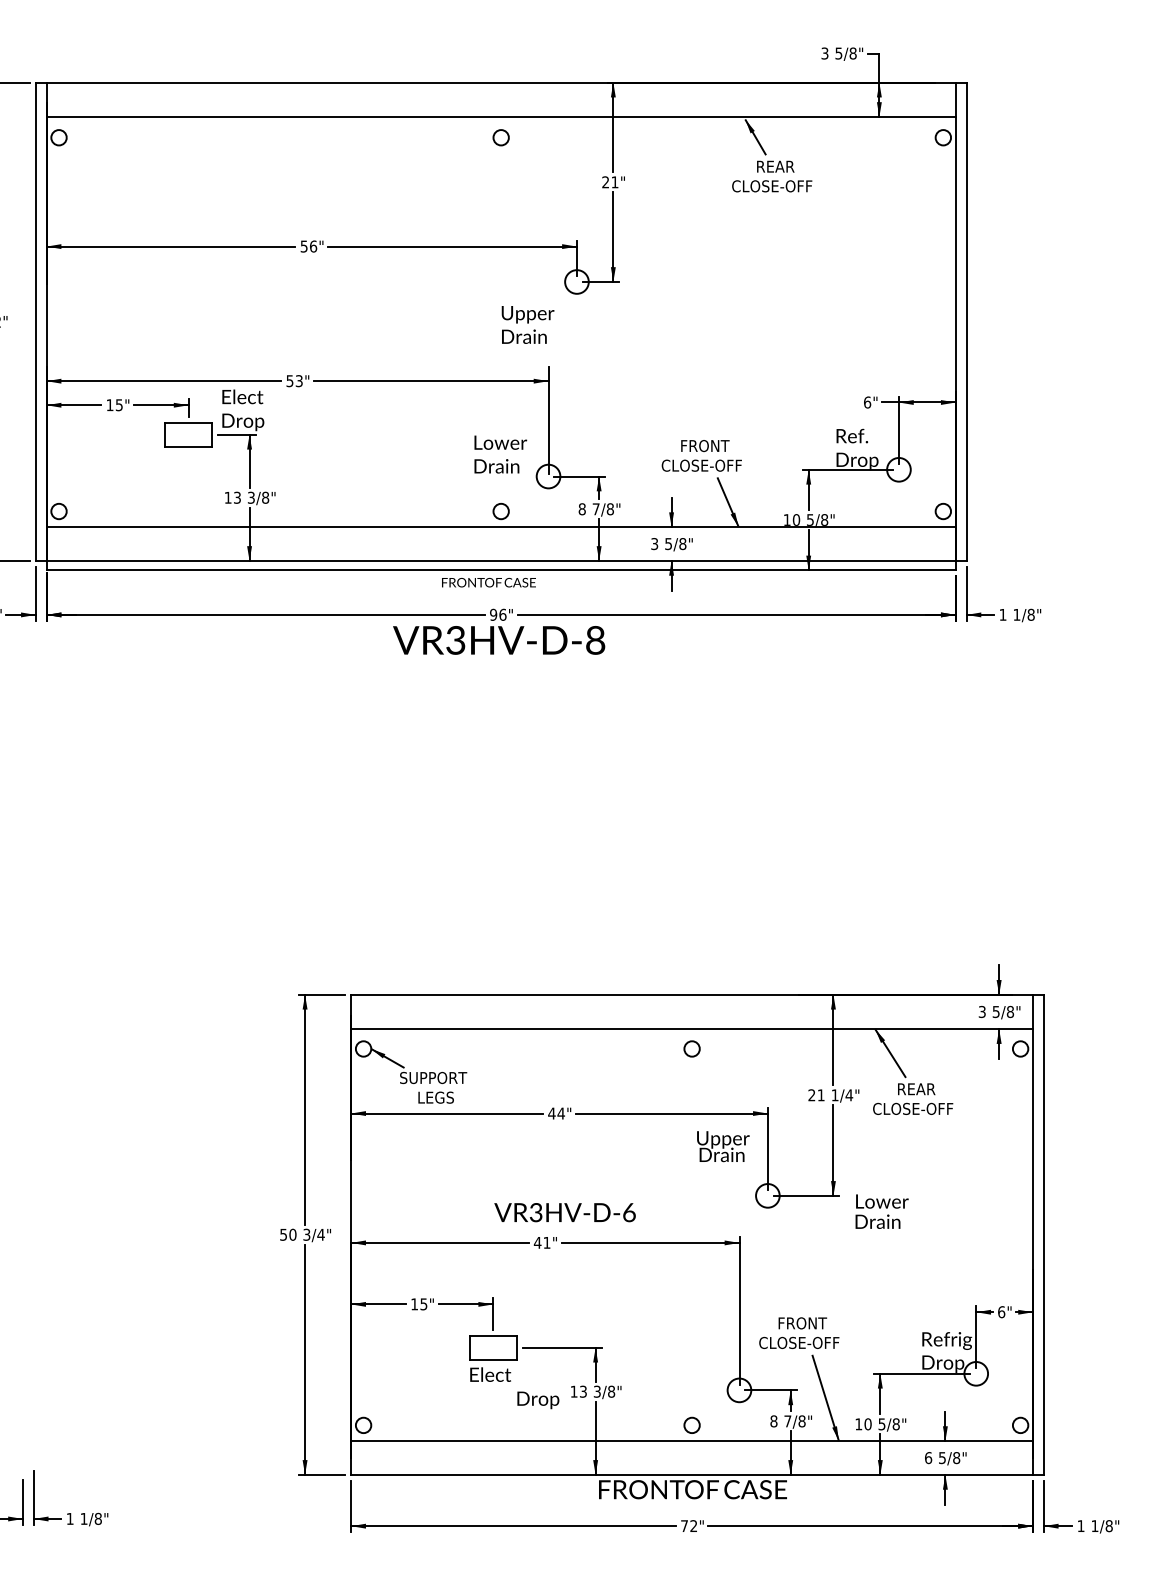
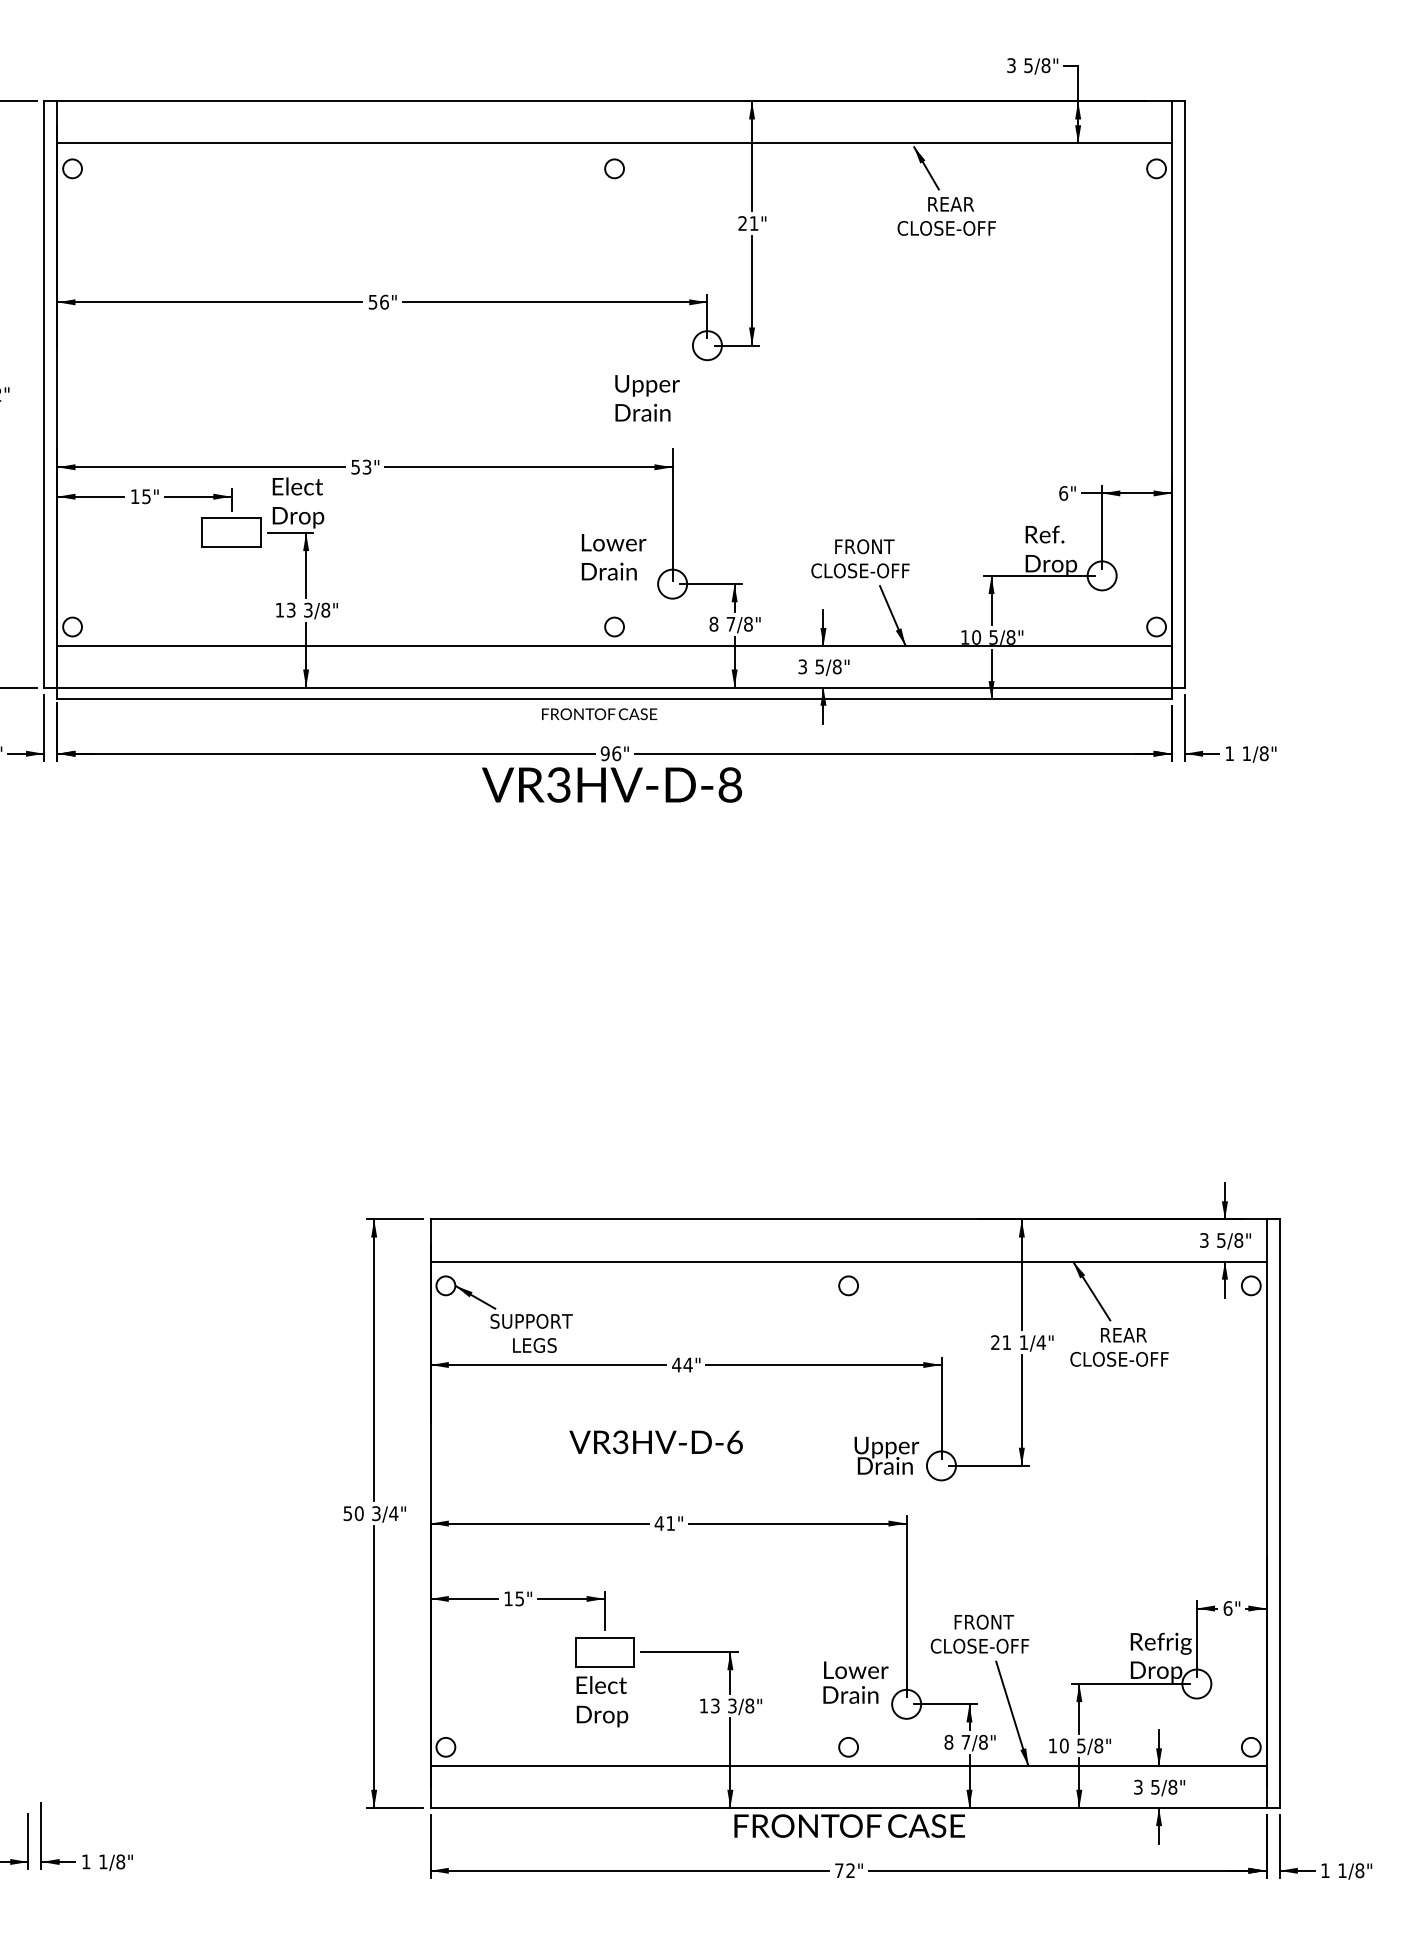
text: (723, 1146) -> (887, 1455), moved
text: (881, 1211) -> (855, 1682), moved
text: (564, 1212) -> (655, 1442), moved
text: (538, 1400) -> (602, 1716), moved
text: (928, 1458) -> (1138, 1787), 6 -> 3

